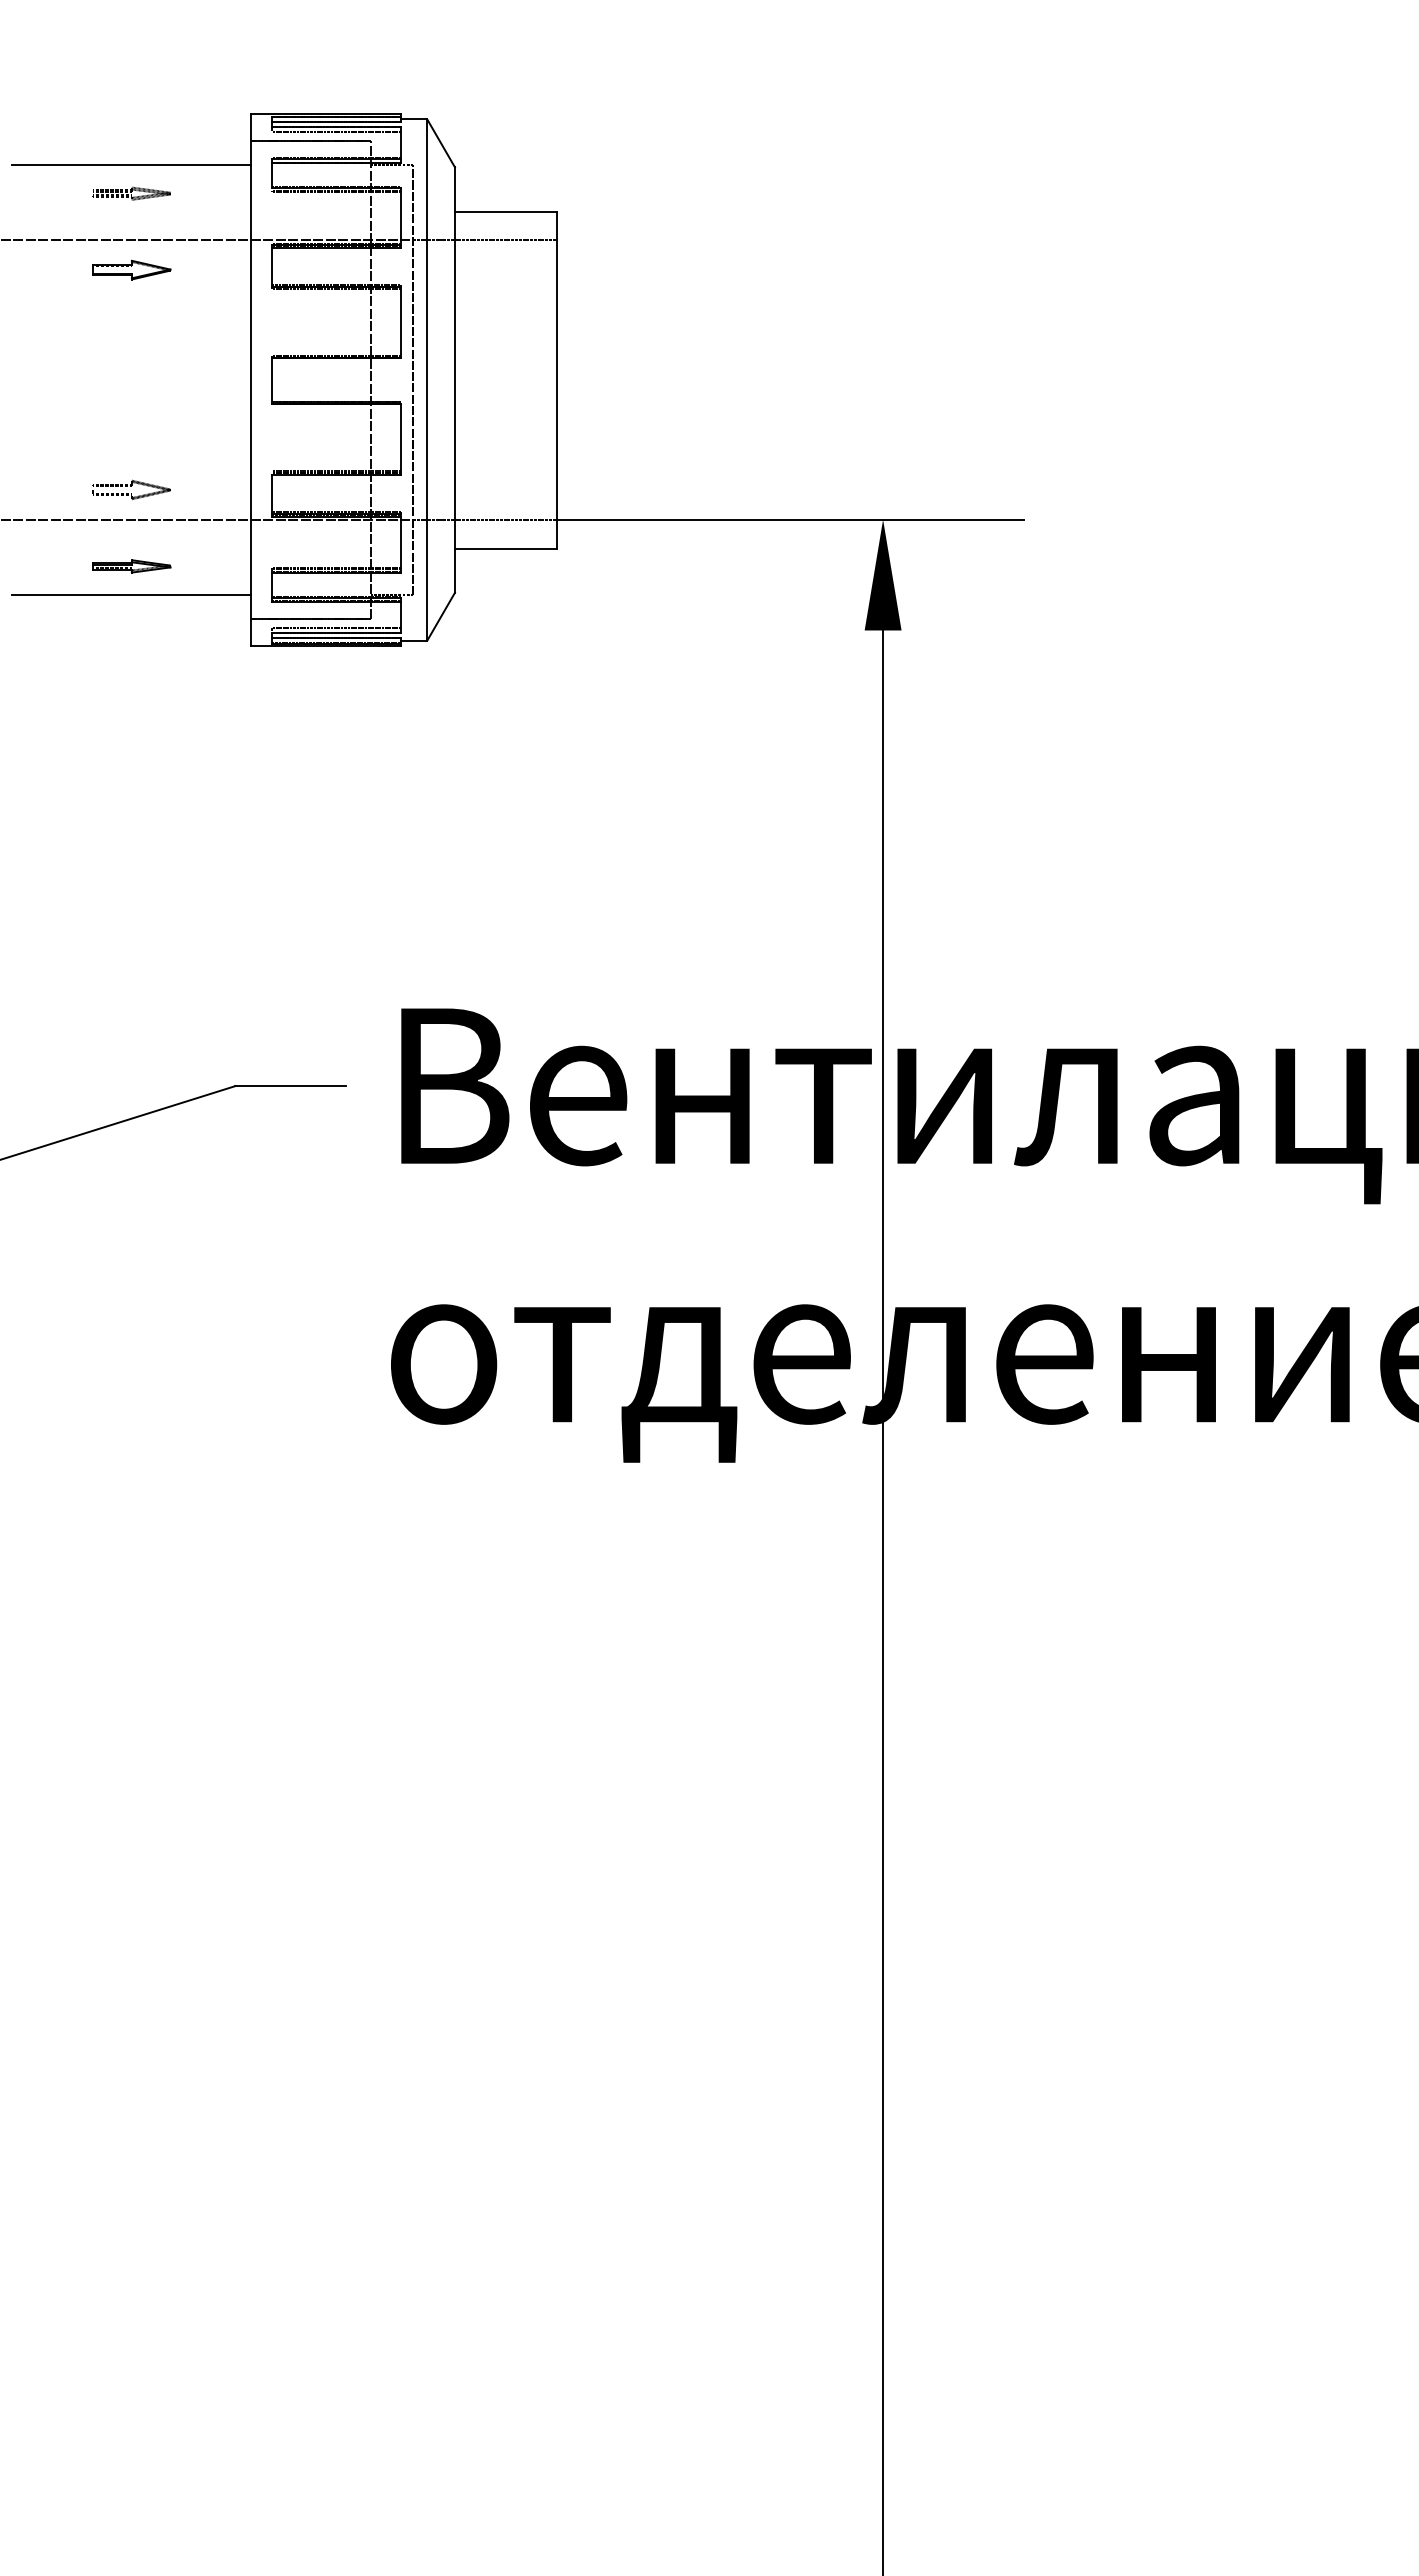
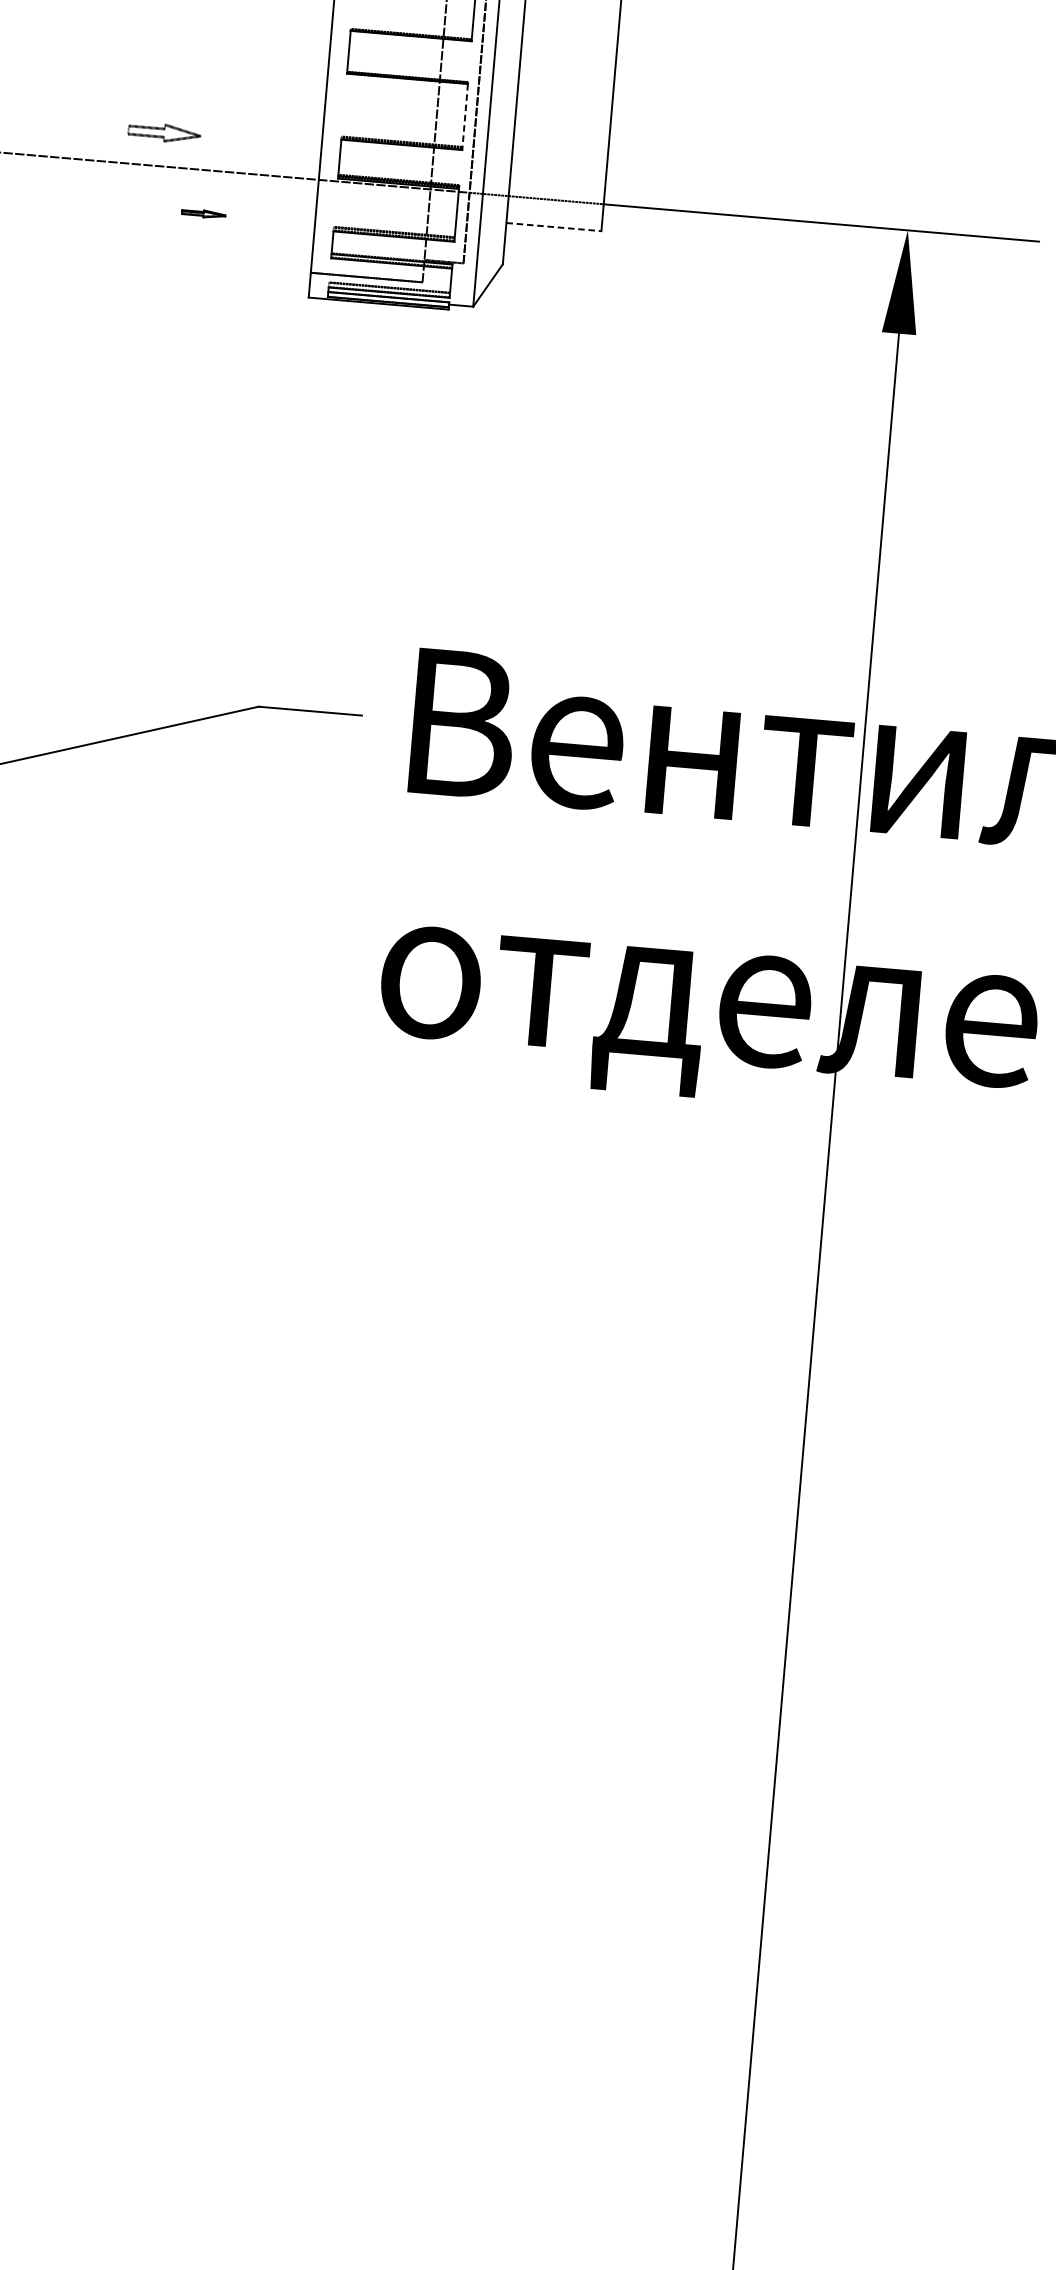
line: (401, 439) -> (465, 117), solid -> dashed
part: (131, 489) -> (164, 132), moved
line: (505, 548) -> (553, 227), solid -> dashed
part: (131, 566) -> (203, 213), size x0.6
line: (131, 595) -> (201, 240), removed

